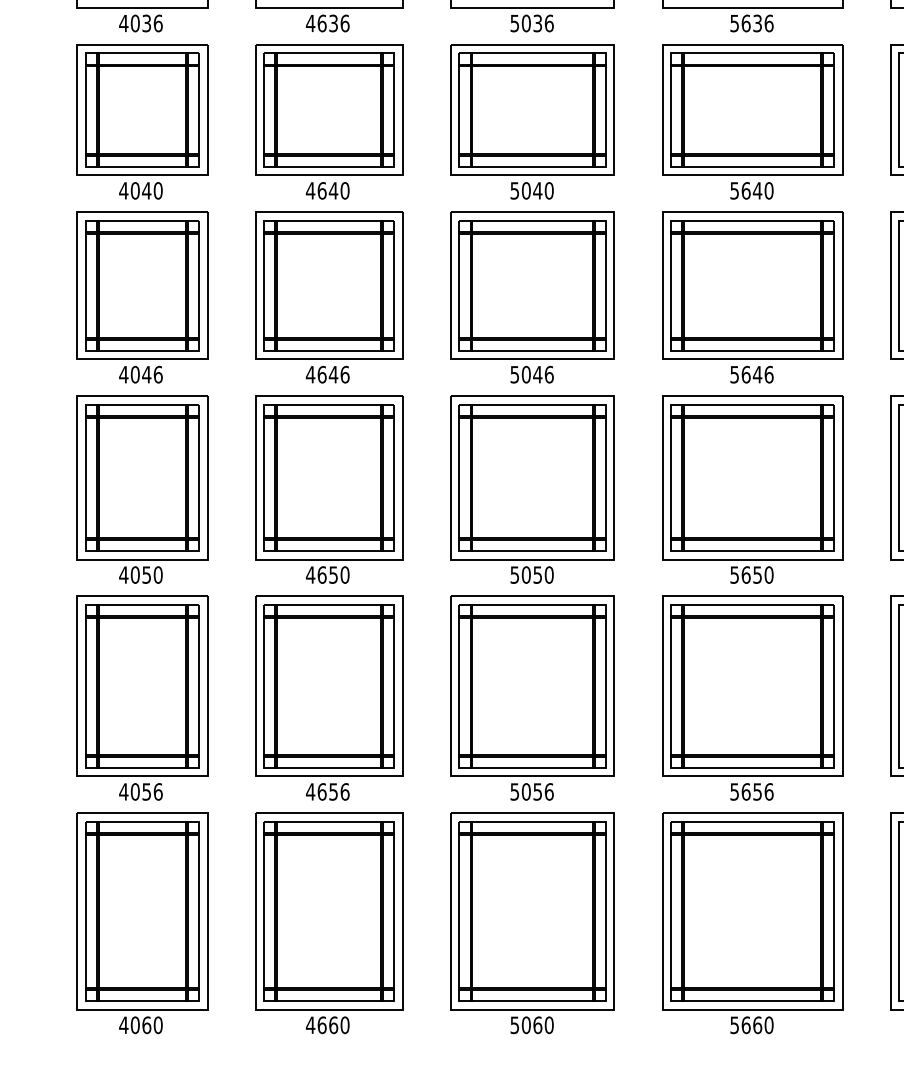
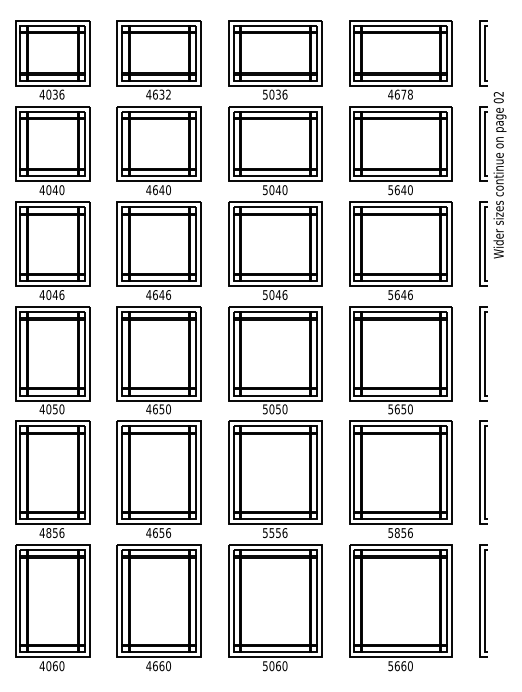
text: (345, 23) -> (168, 94), 4636 -> 4632
text: (751, 23) -> (400, 94), 5636 -> 4678
text: (134, 790) -> (48, 532), 4056 -> 4856
text: (525, 790) -> (271, 532), 5056 -> 5556
text: (744, 790) -> (396, 532), 5656 -> 5856

